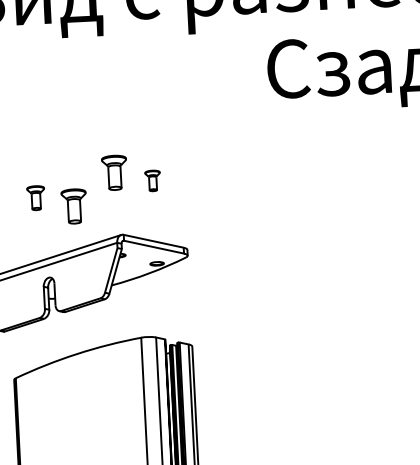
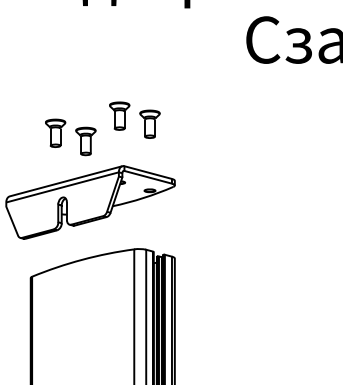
part: (152, 180) -> (149, 123), size x1.67
part: (35, 197) -> (55, 132), size x1.43

